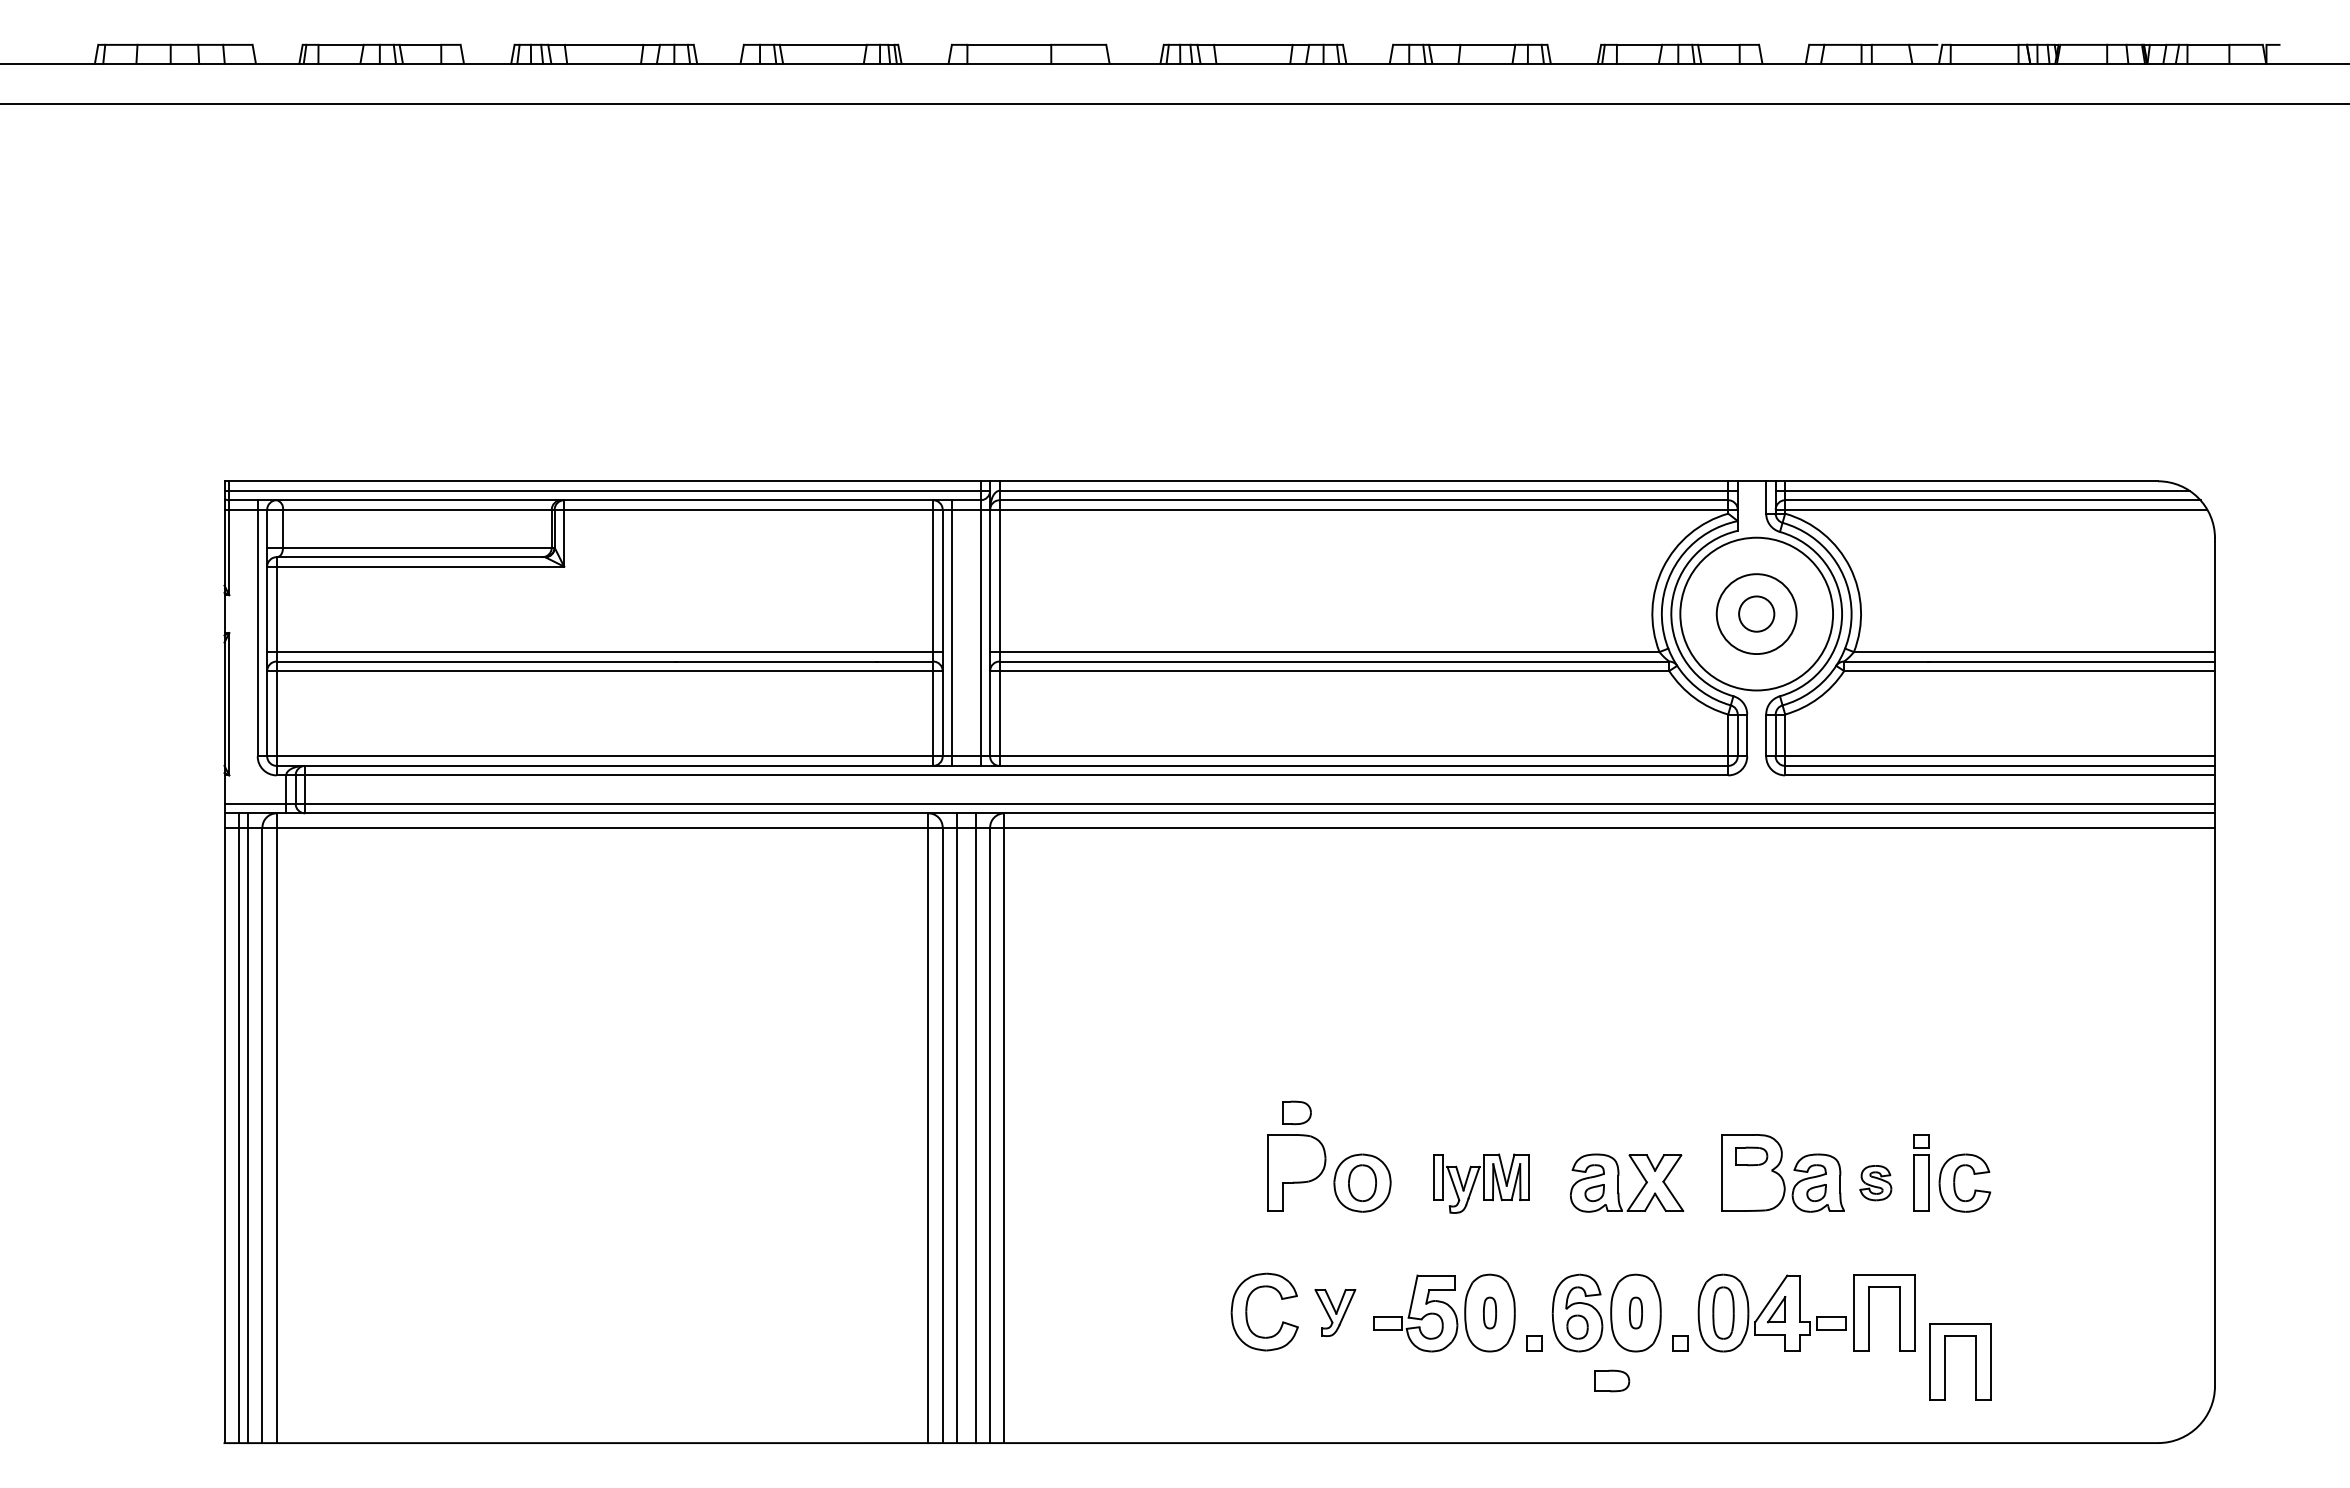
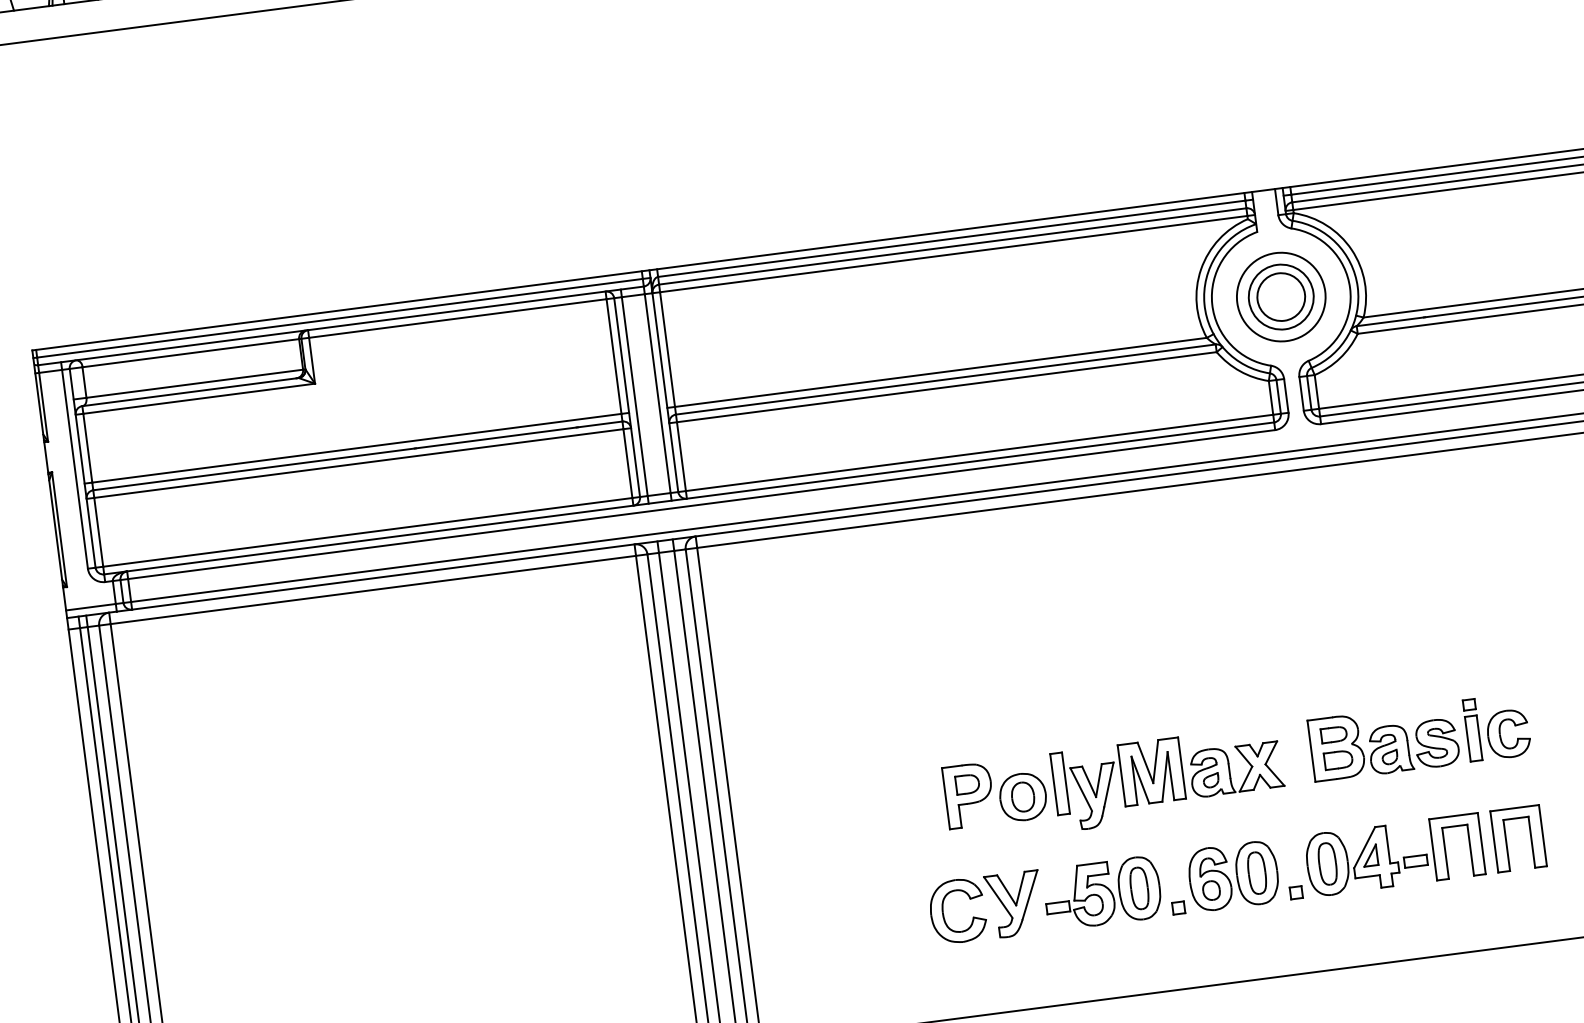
circle: (1756, 613) -> (1281, 296), size x0.71
circle: (1756, 613) -> (1281, 296), size x1.67
part: (1296, 1112) -> (967, 784), moved
part: (1875, 1182) -> (1436, 742), size x1.67
part: (1481, 1183) -> (1119, 784), size x1.67
part: (1335, 1312) -> (1014, 904), size x1.67
part: (1489, 1312) -> (1138, 887), size x1.67
part: (1635, 1312) -> (1256, 872), size x1.67
part: (1945, 1361) -> (1506, 840), moved
part: (1612, 1380) -> (1338, 759), moved

